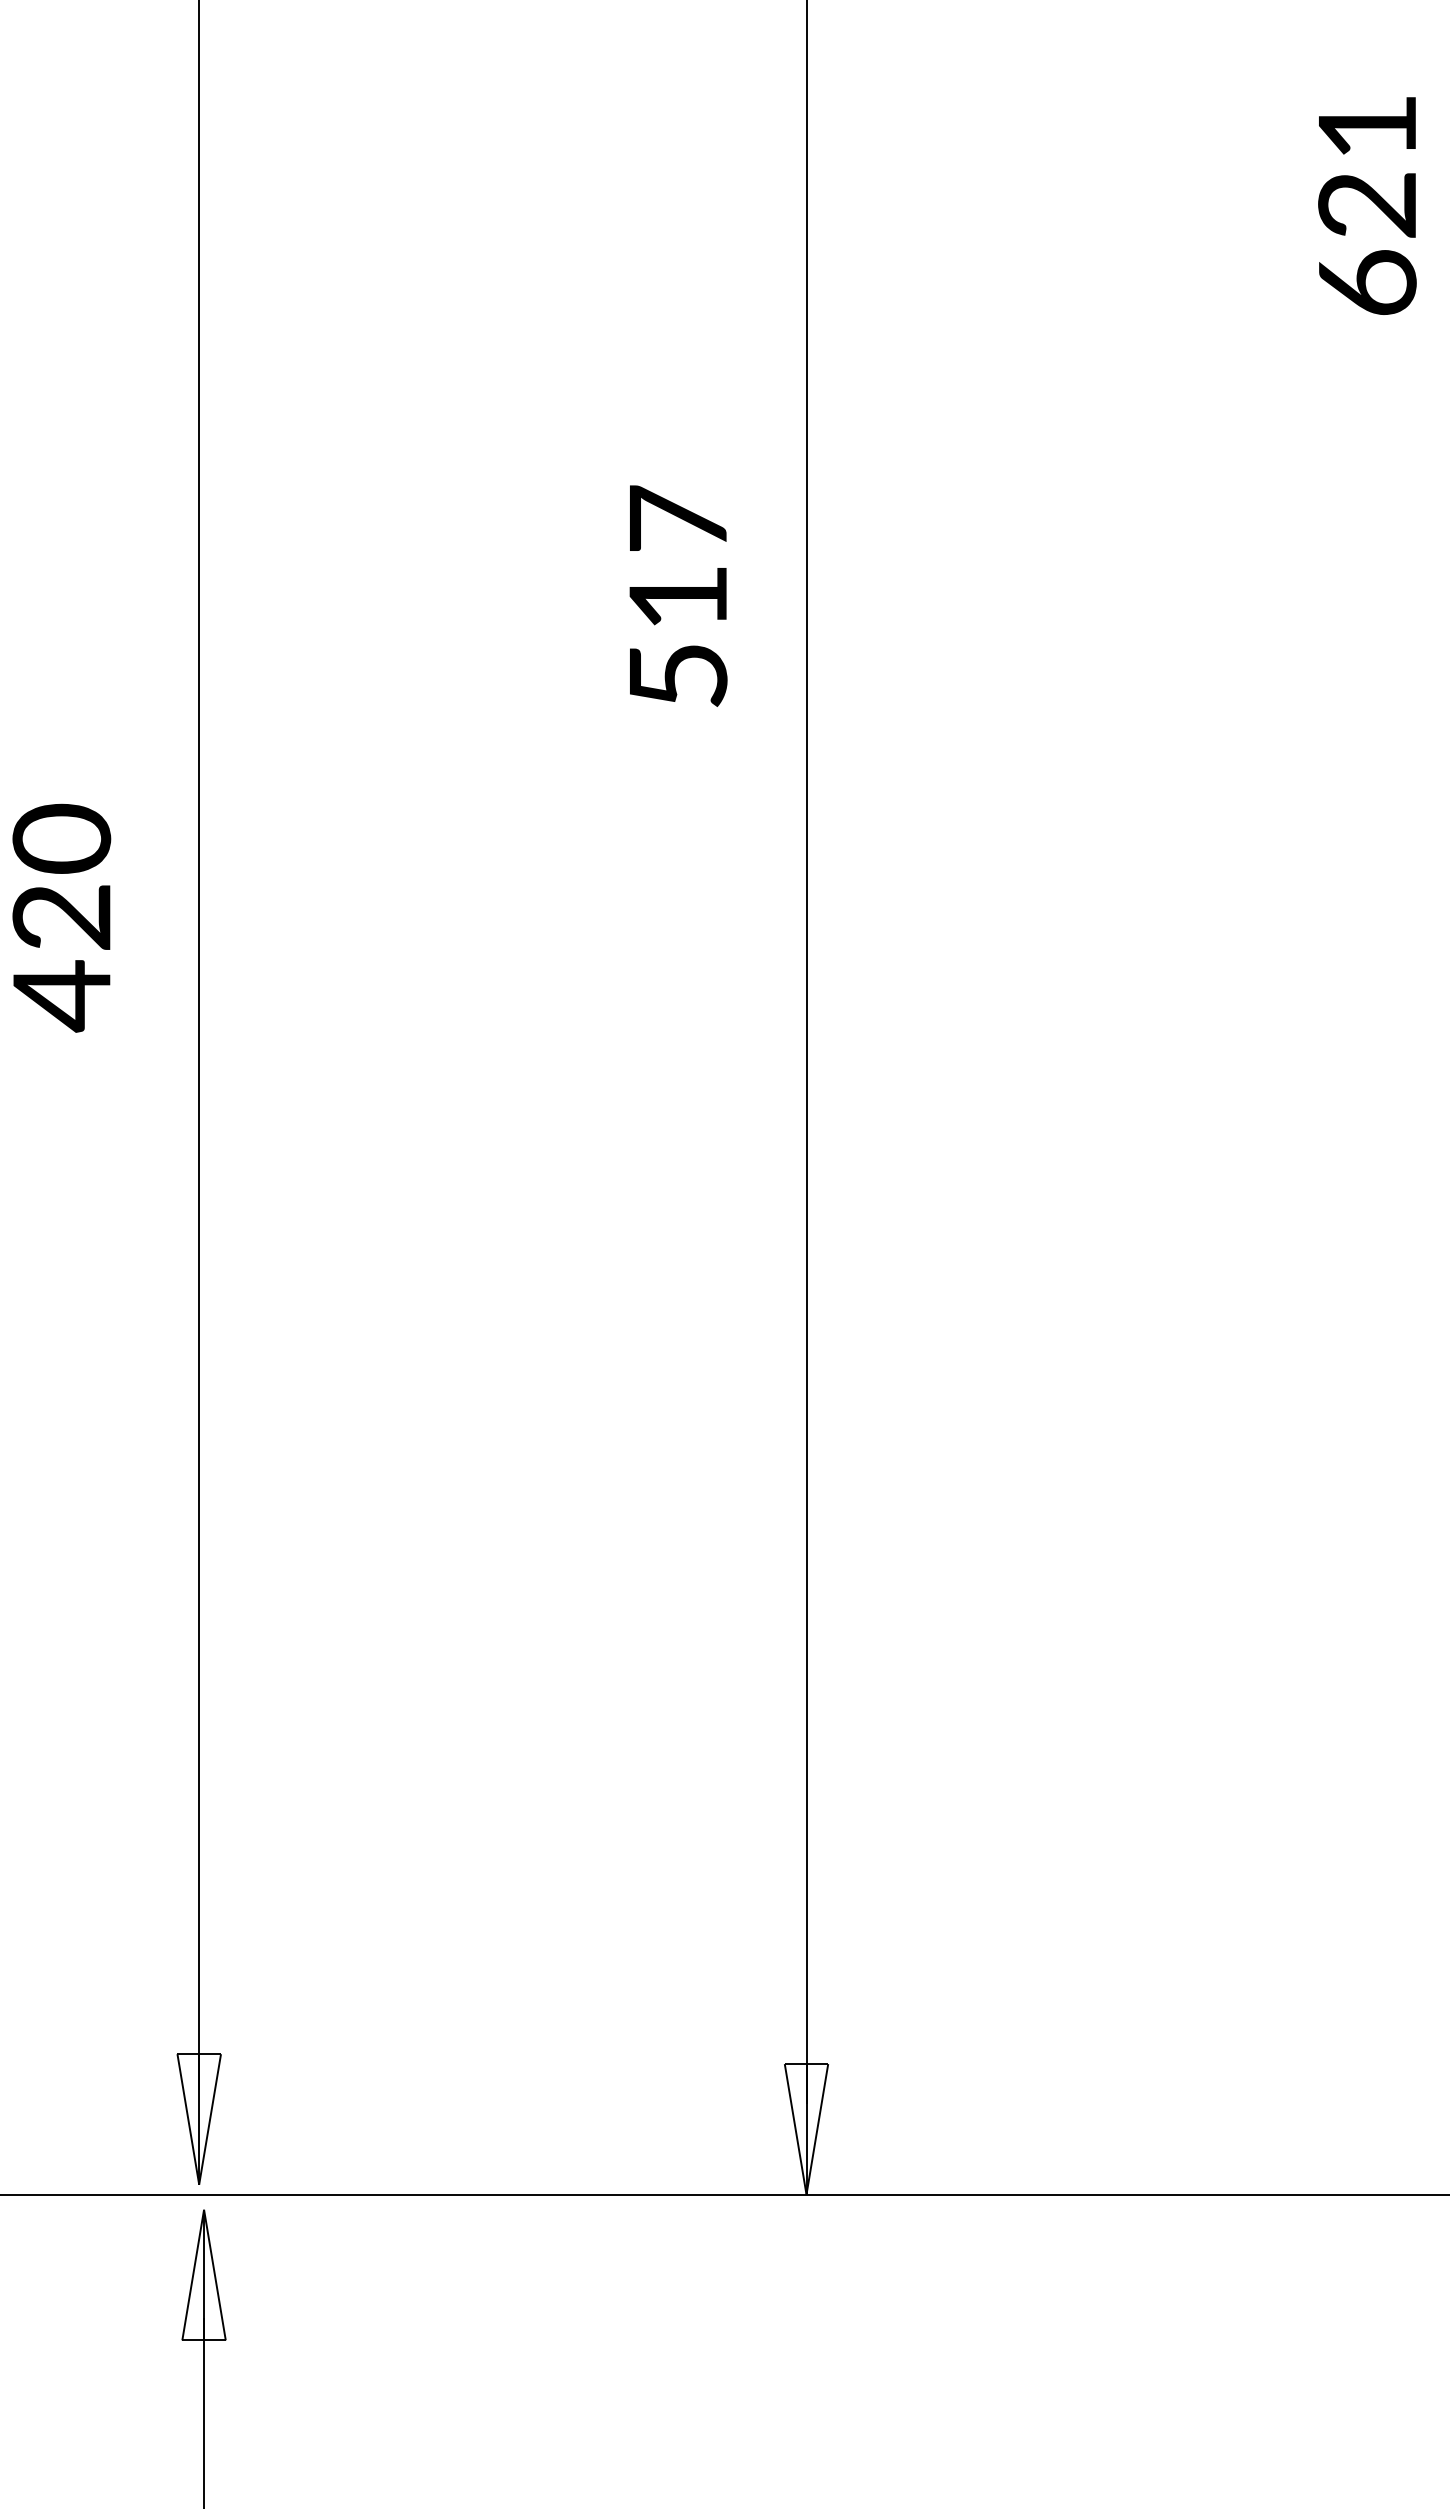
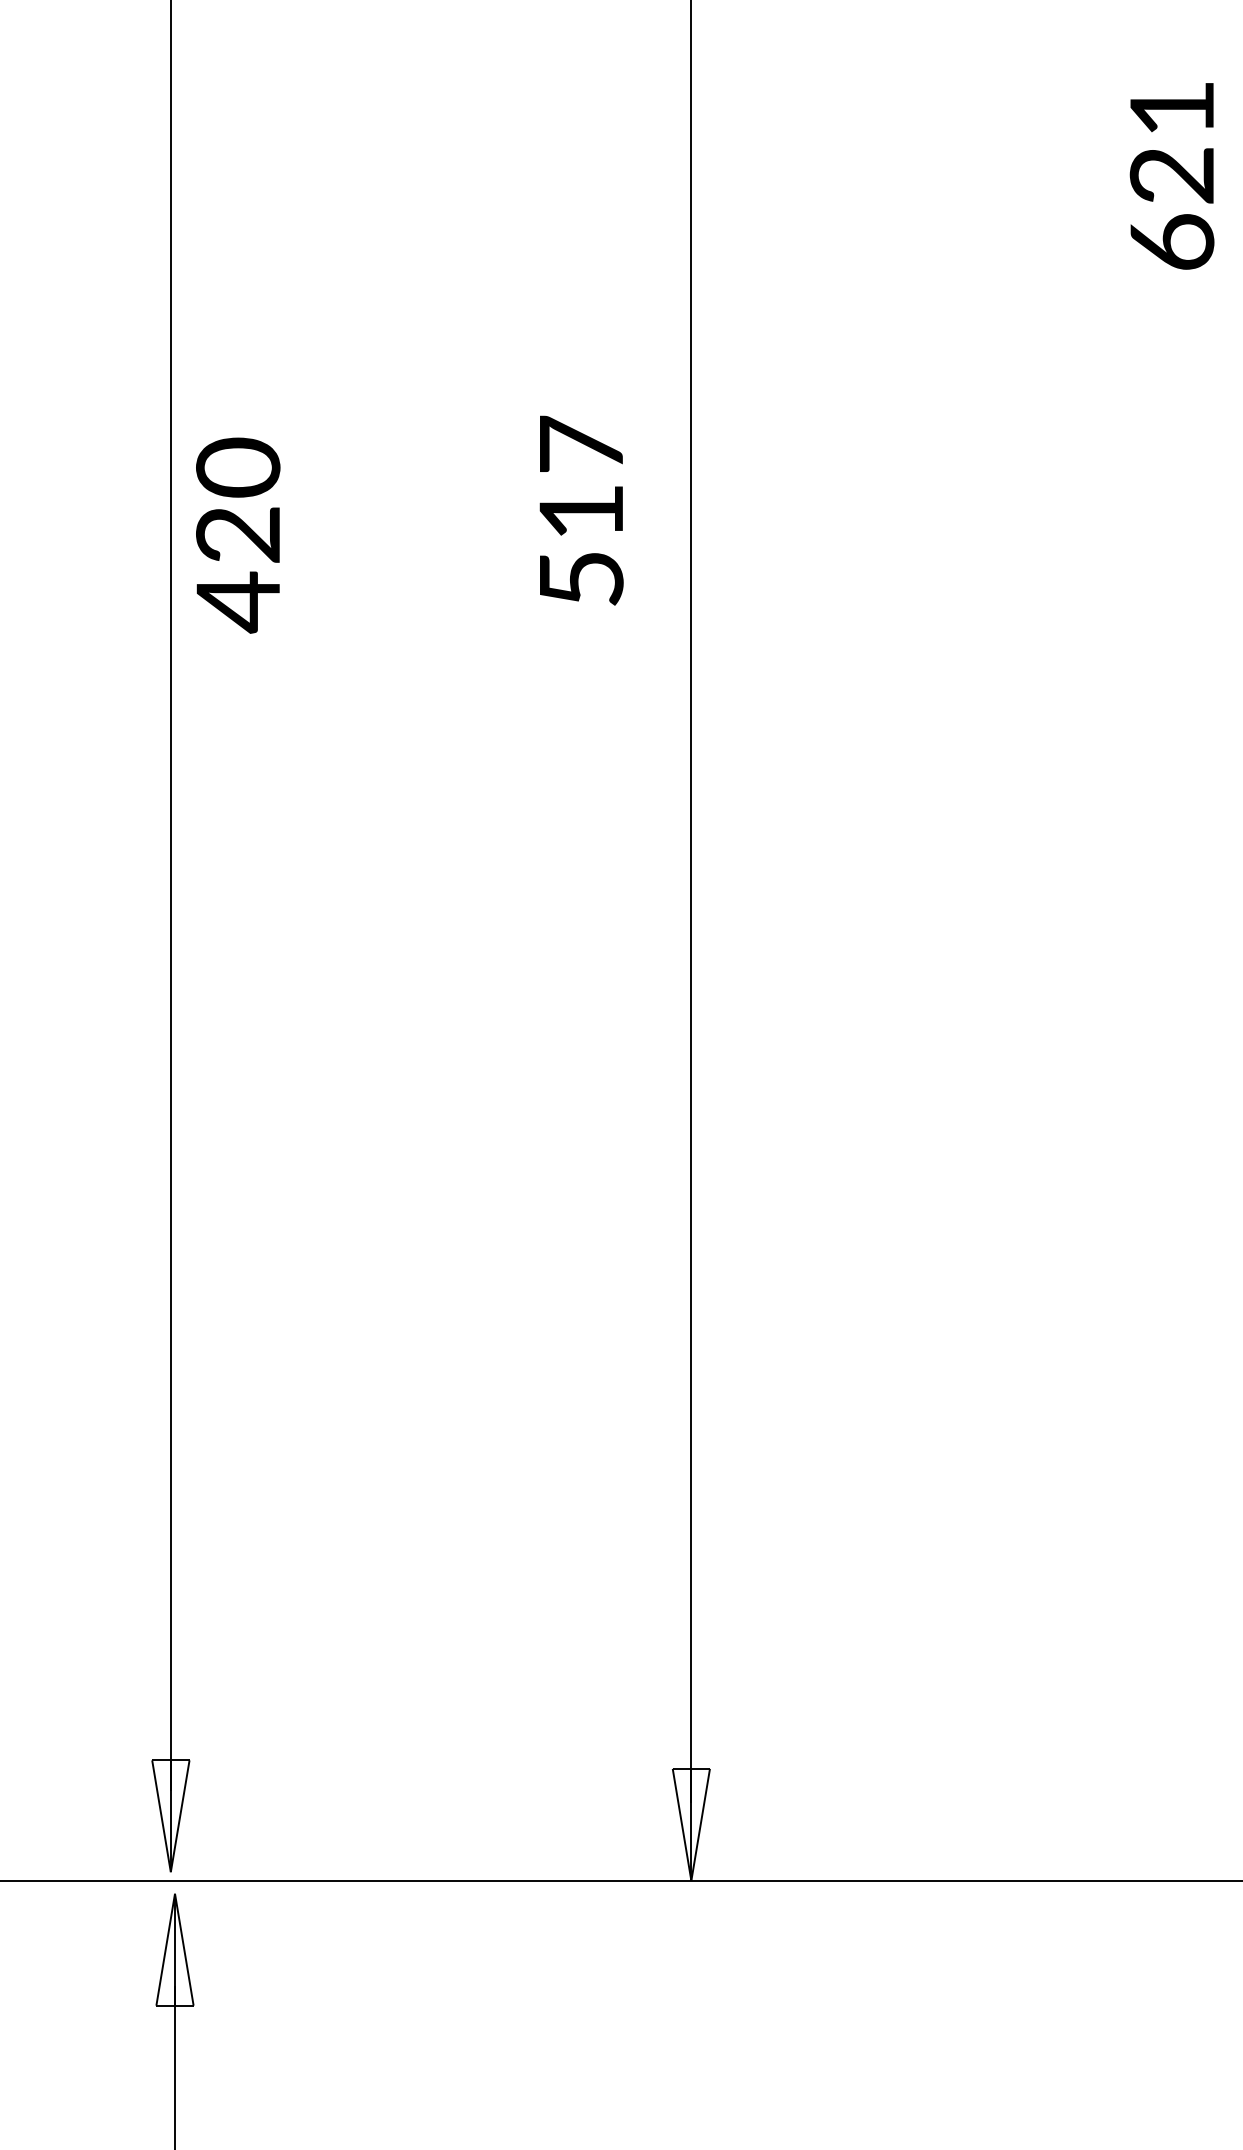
text: (61, 917) -> (237, 535), moved

